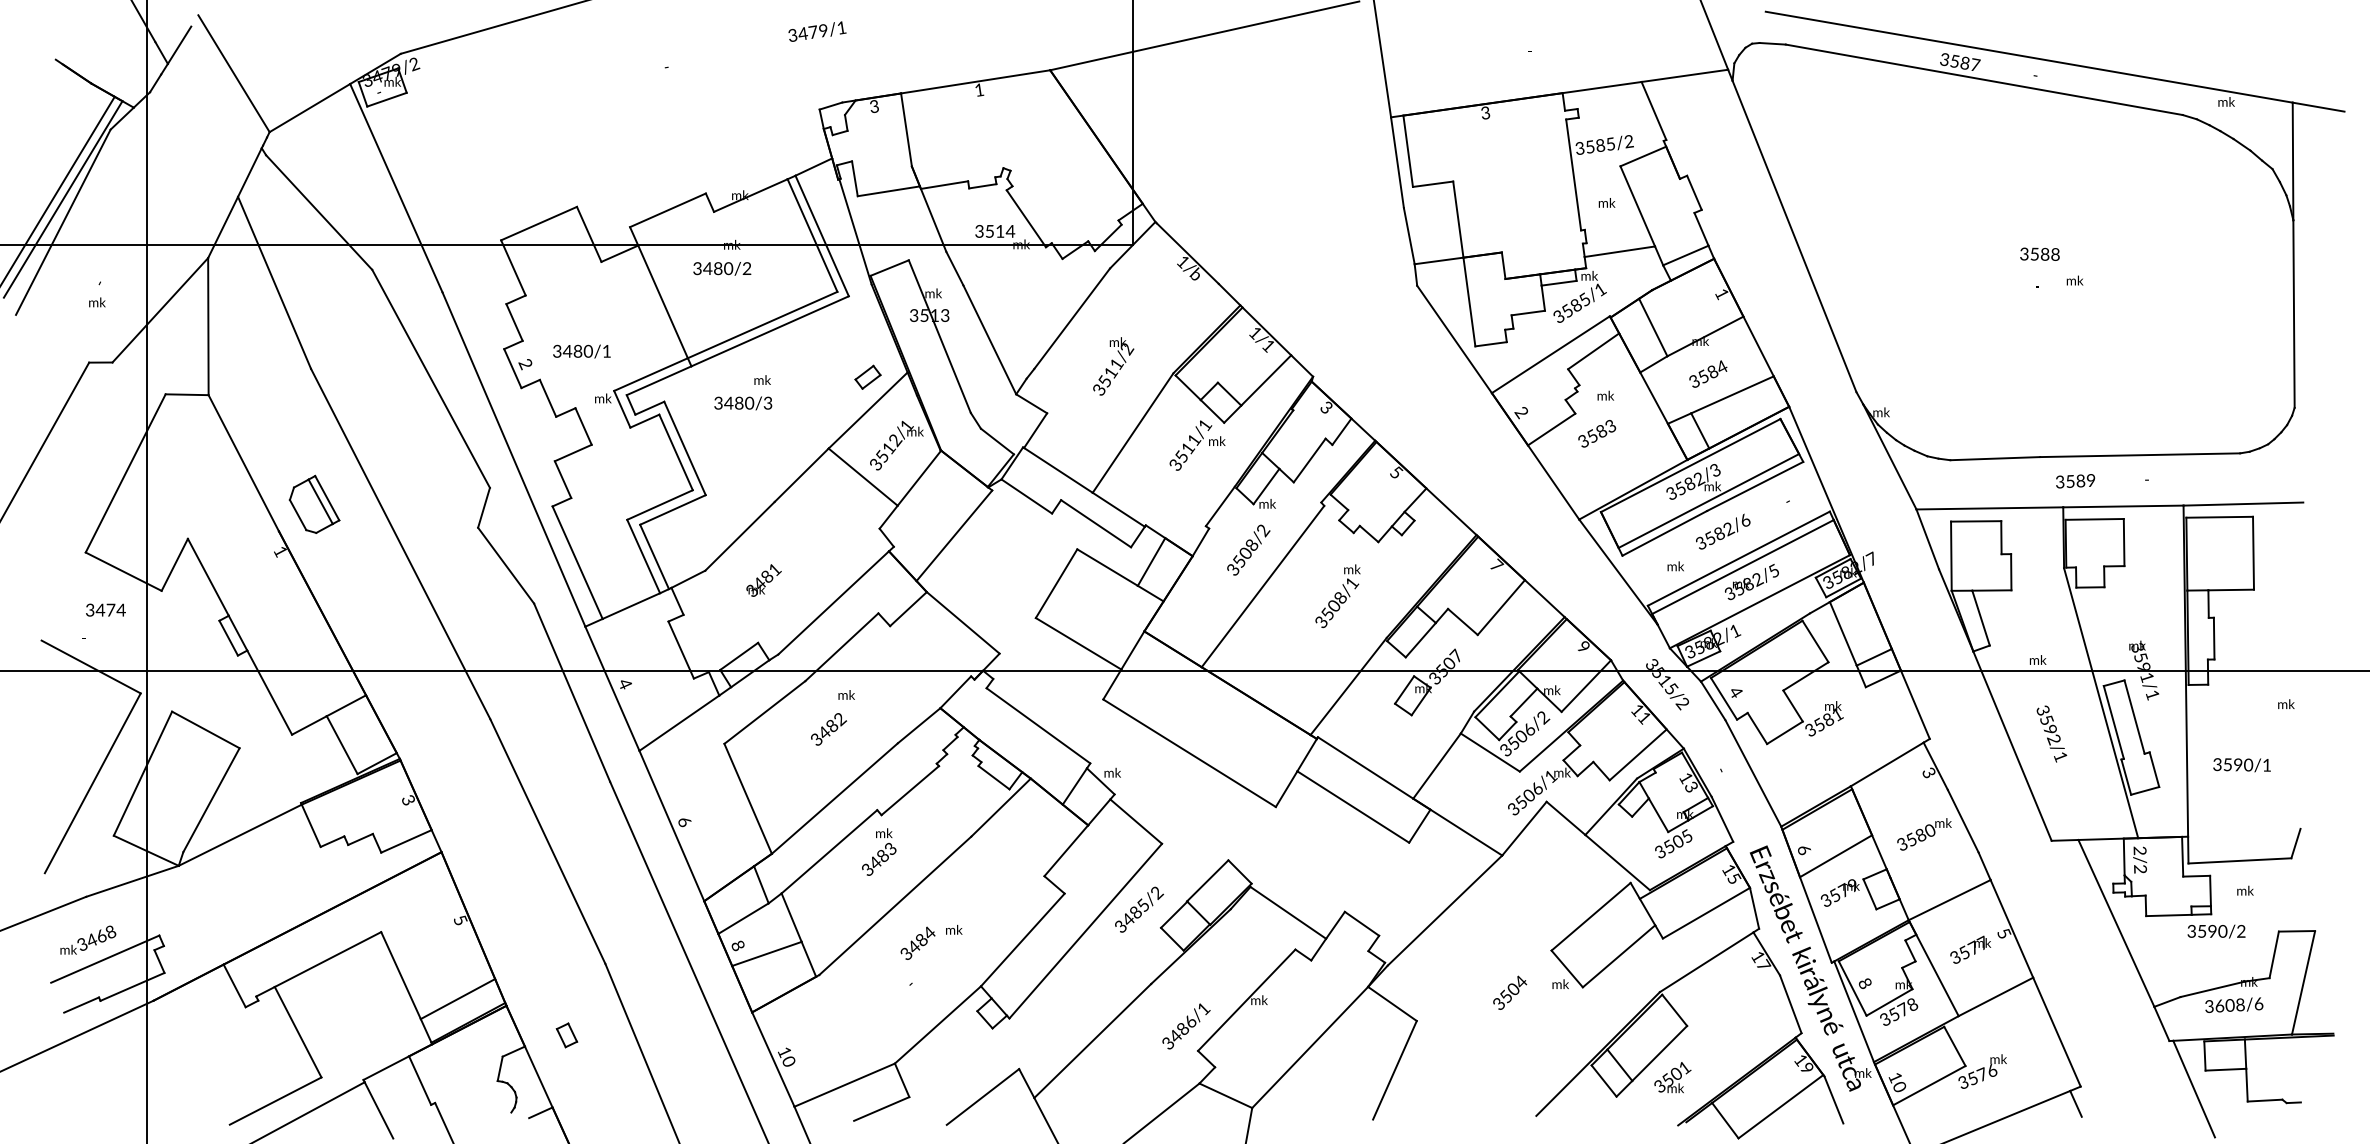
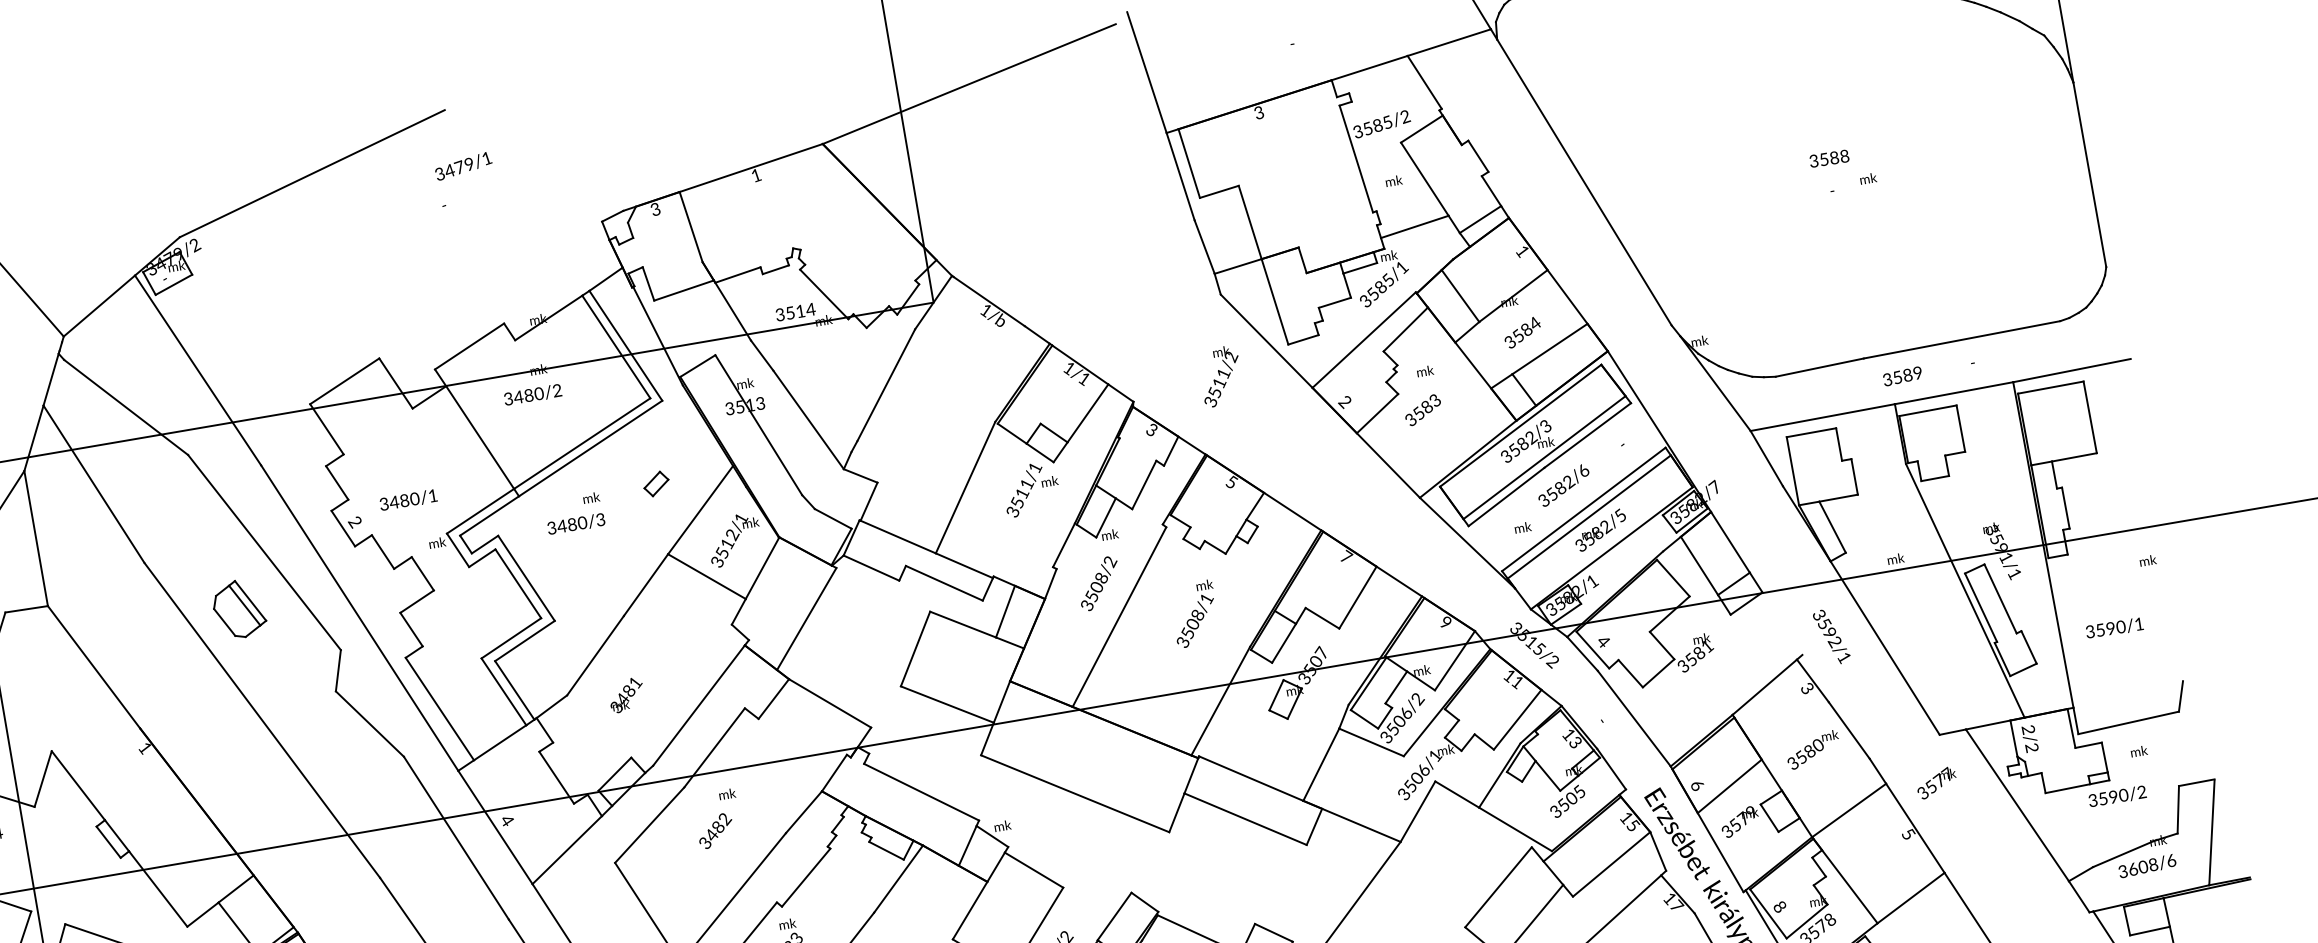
text: (817, 31) -> (463, 166), moved
text: (1113, 366) -> (1220, 376), moved
part: (867, 376) -> (655, 483), moved
part: (314, 503) -> (238, 608), moved
line: (1896, 660) -> (1756, 583), removed
text: (2051, 733) -> (1831, 636), moved
text: (1970, 949) -> (1936, 782), moved

